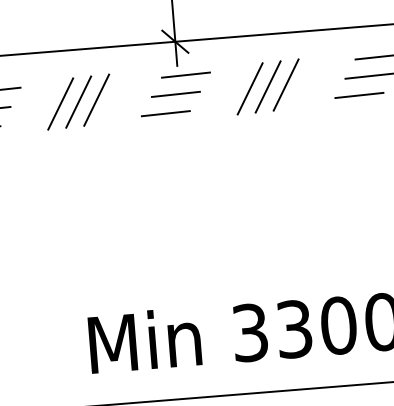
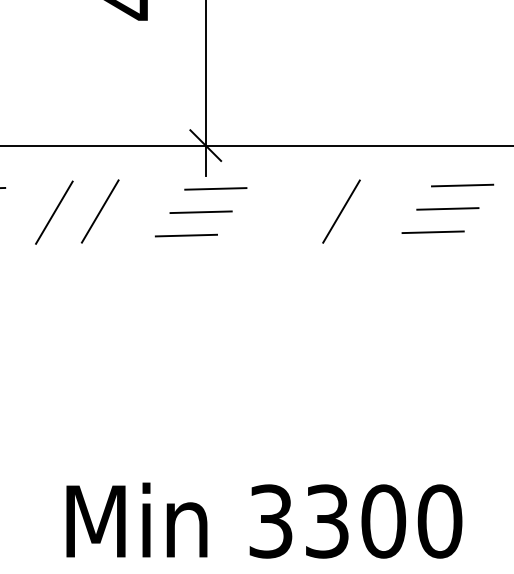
line: (268, 87) -> (318, 212), removed
line: (250, 88) -> (295, 212), removed
line: (78, 102) -> (76, 212), removed

